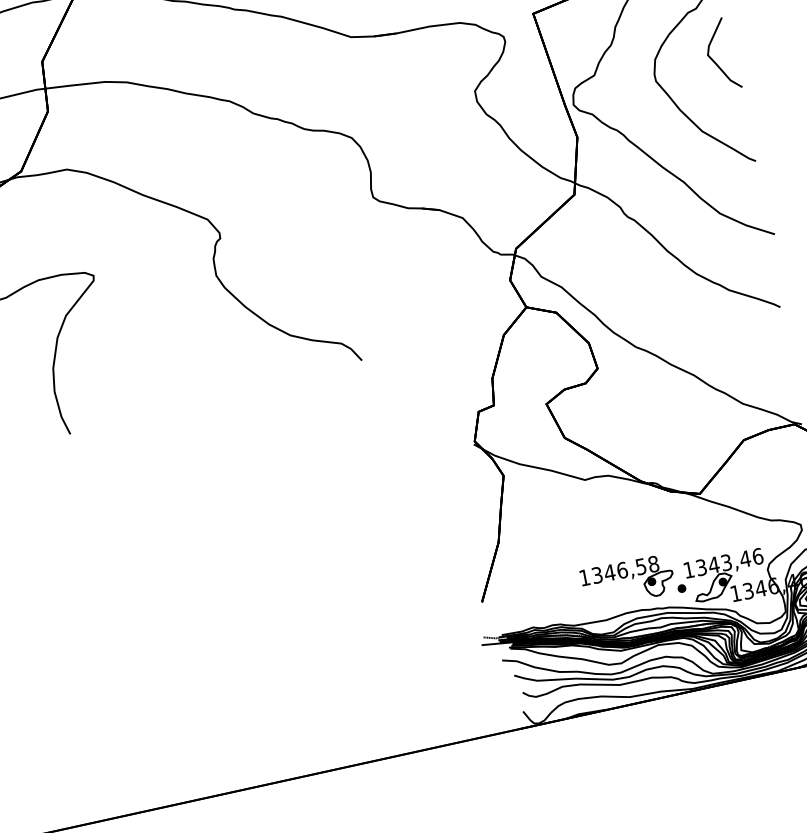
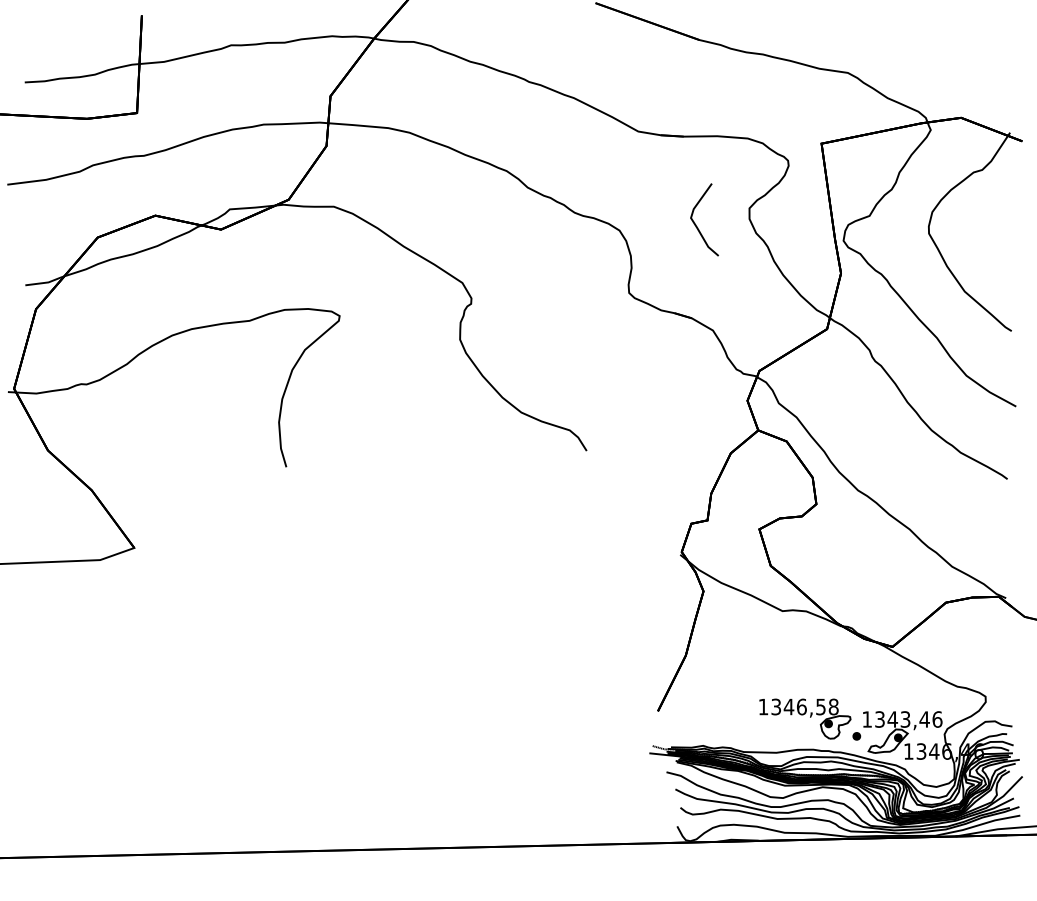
curve: (714, 60) -> (696, 224), moved

